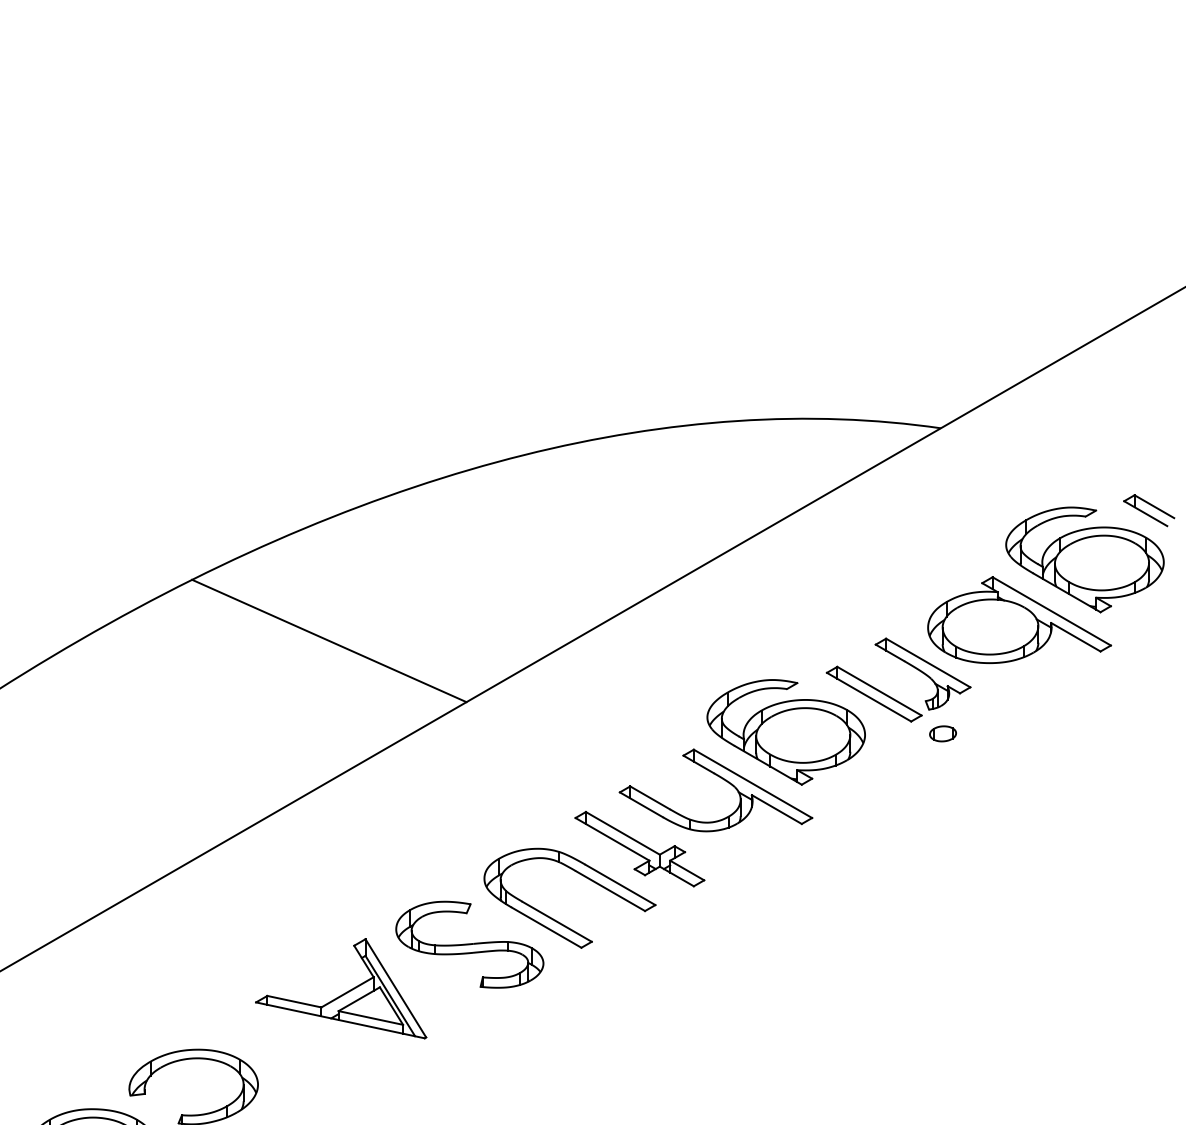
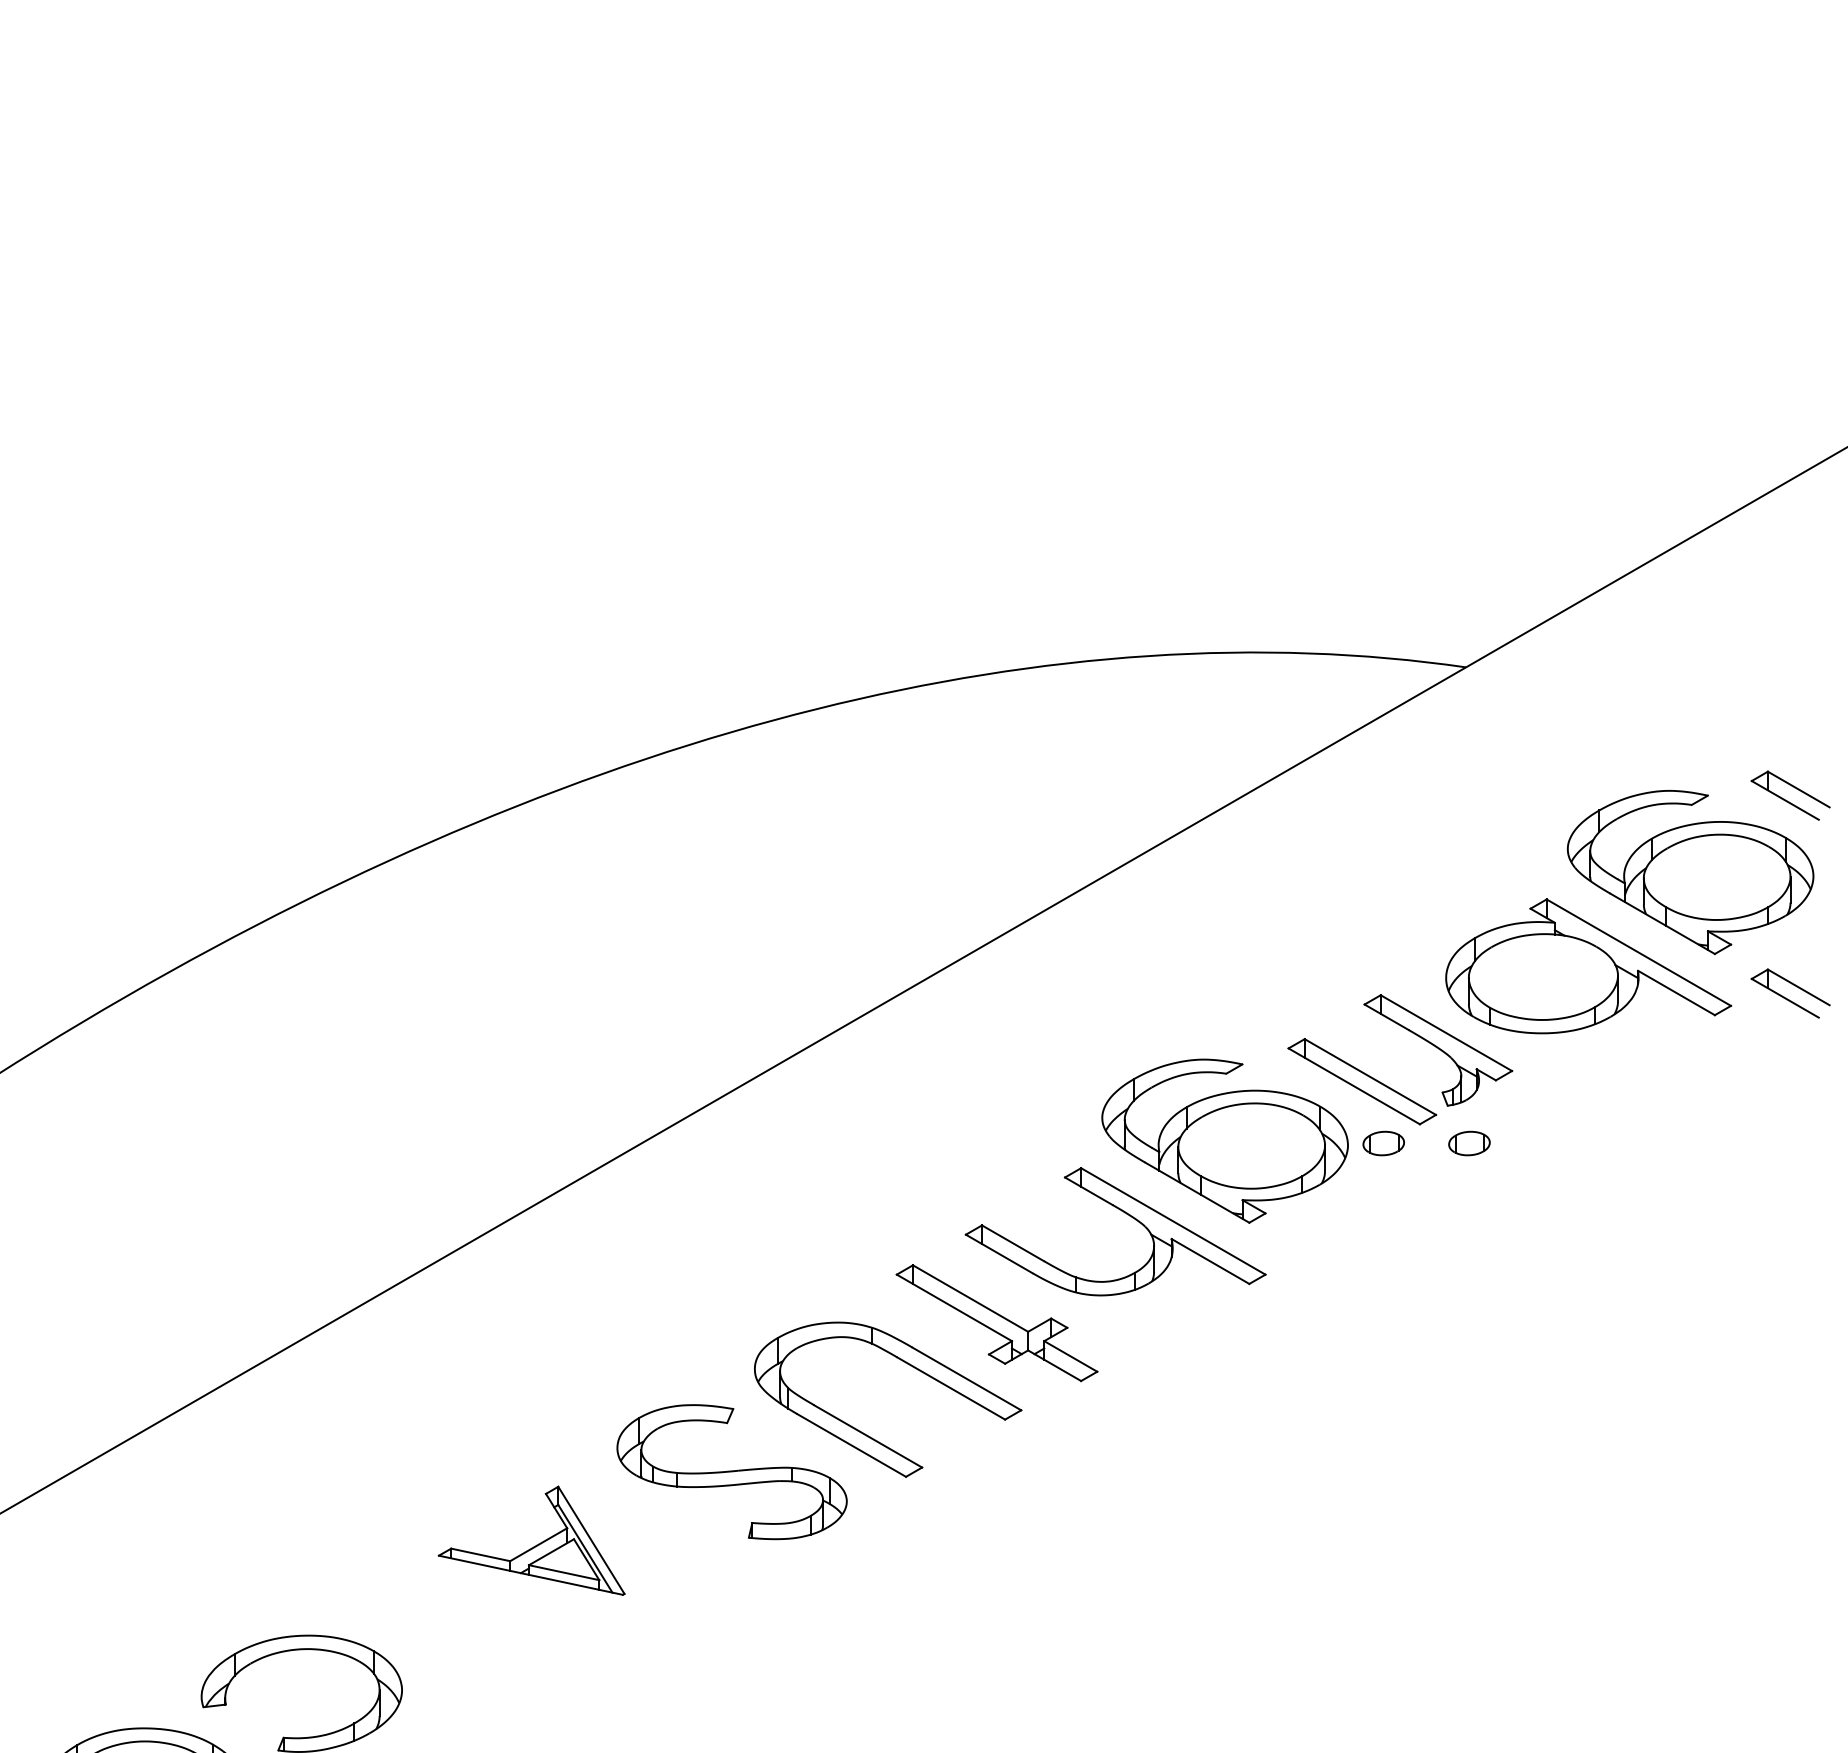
part: (1149, 637) -> (1791, 993), added
line: (329, 640) -> (513, 998), removed
part: (887, 733) -> (1382, 1142), added
part: (341, 988) -> (532, 1540), size x0.7

